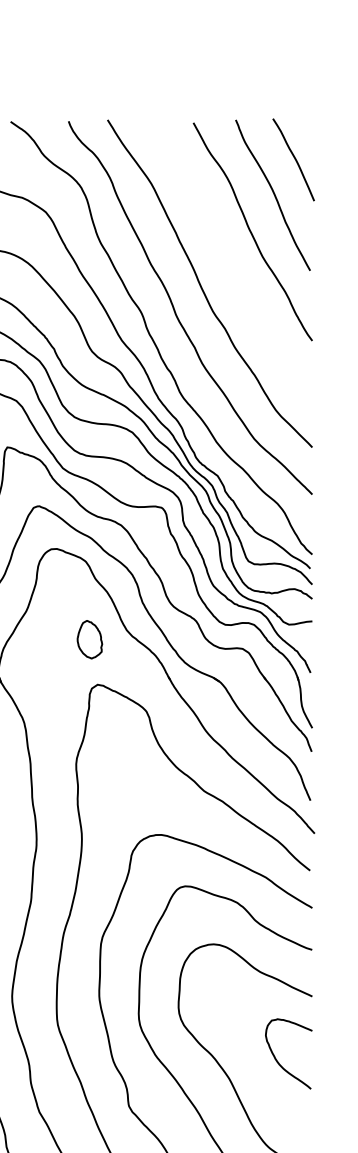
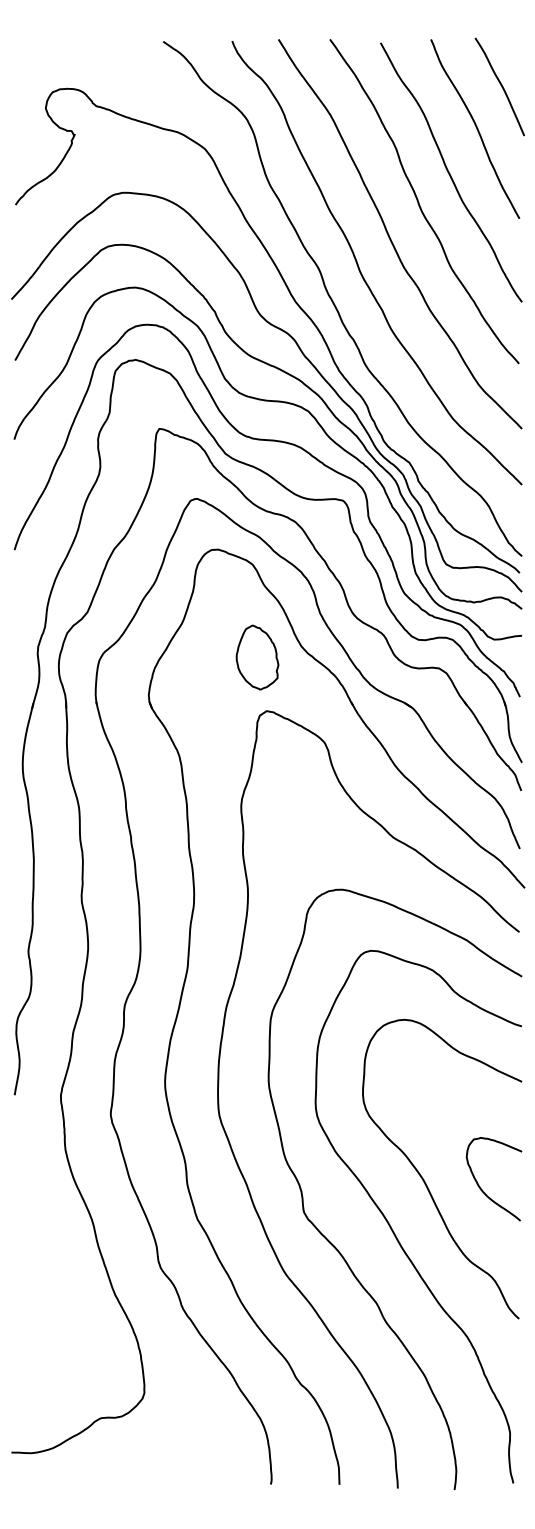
curve: (226, 257) -> (419, 202), added
part: (89, 639) -> (257, 657), size x1.43
curve: (277, 1060) -> (480, 1186), moved

